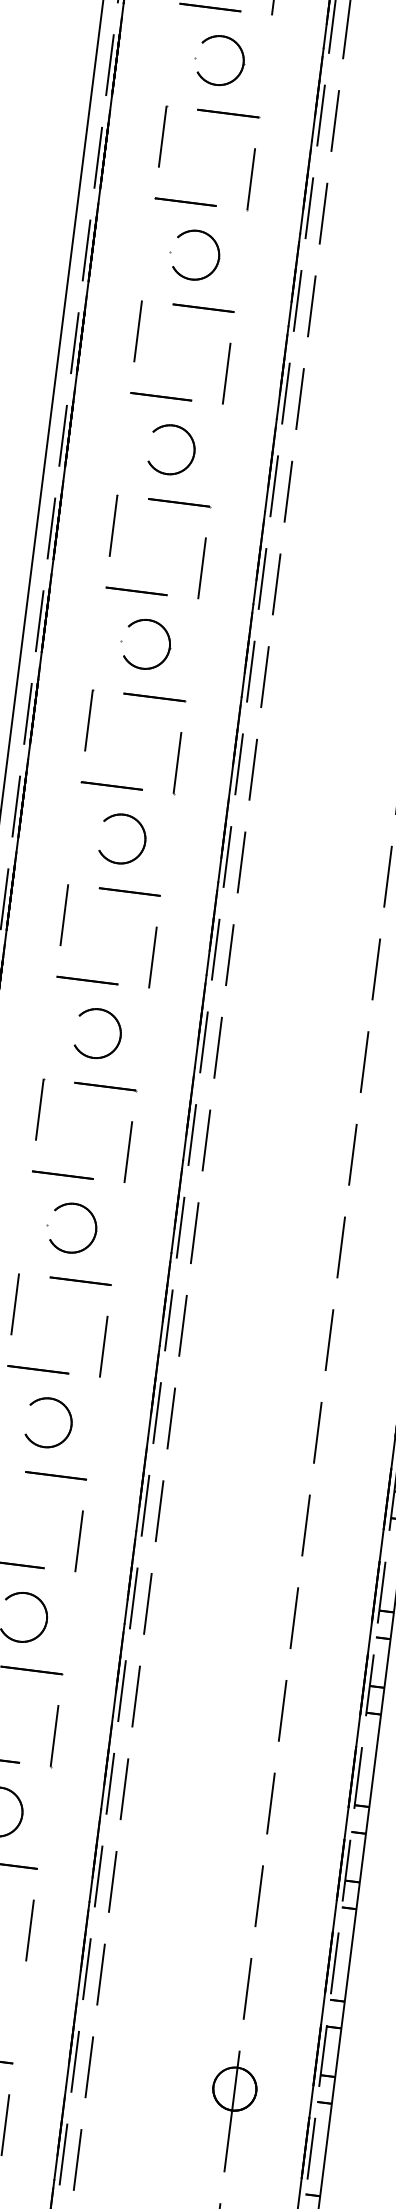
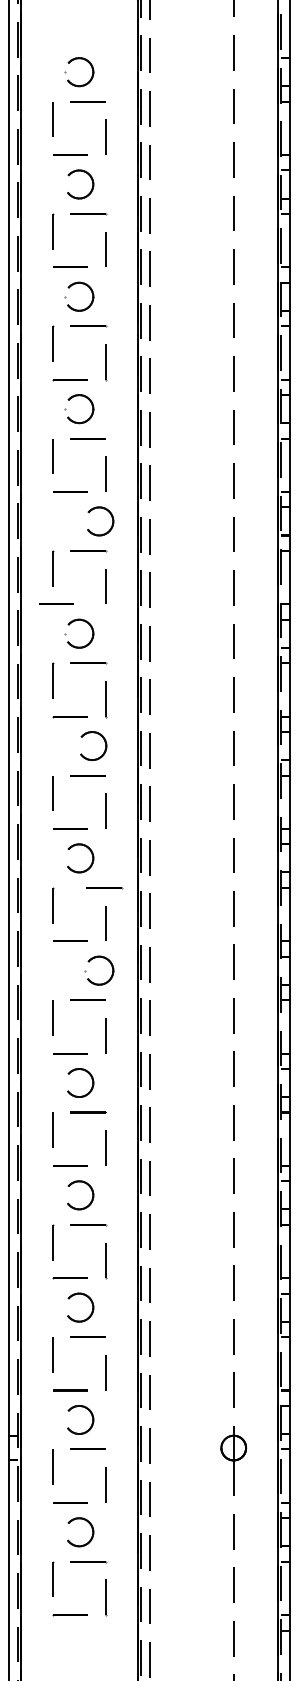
part: (190, 441) -> (110, 515), moved
line: (136, 590) -> (56, 603), moved
part: (140, 828) -> (102, 738), moved
line: (105, 1087) -> (104, 888), moved
part: (64, 1207) -> (93, 959), moved

